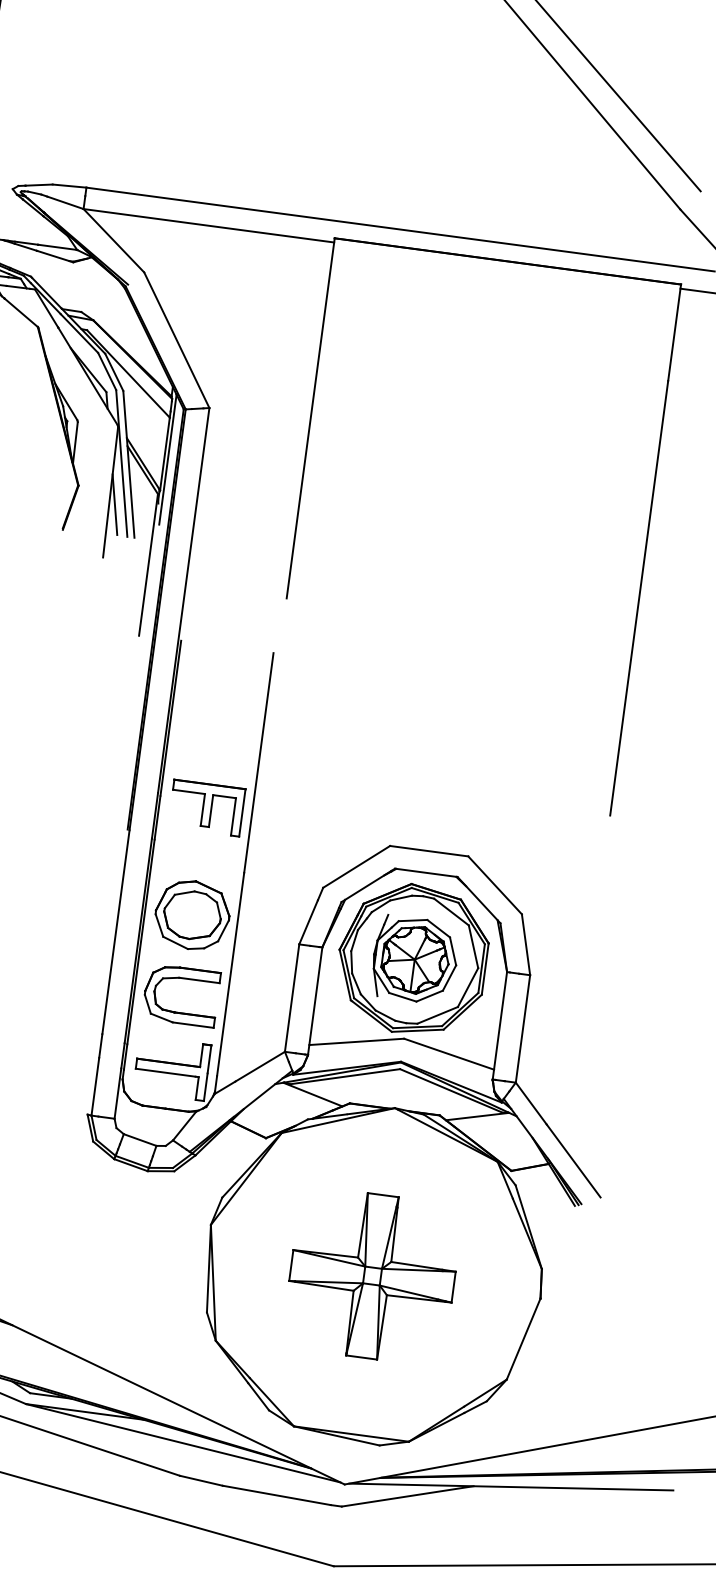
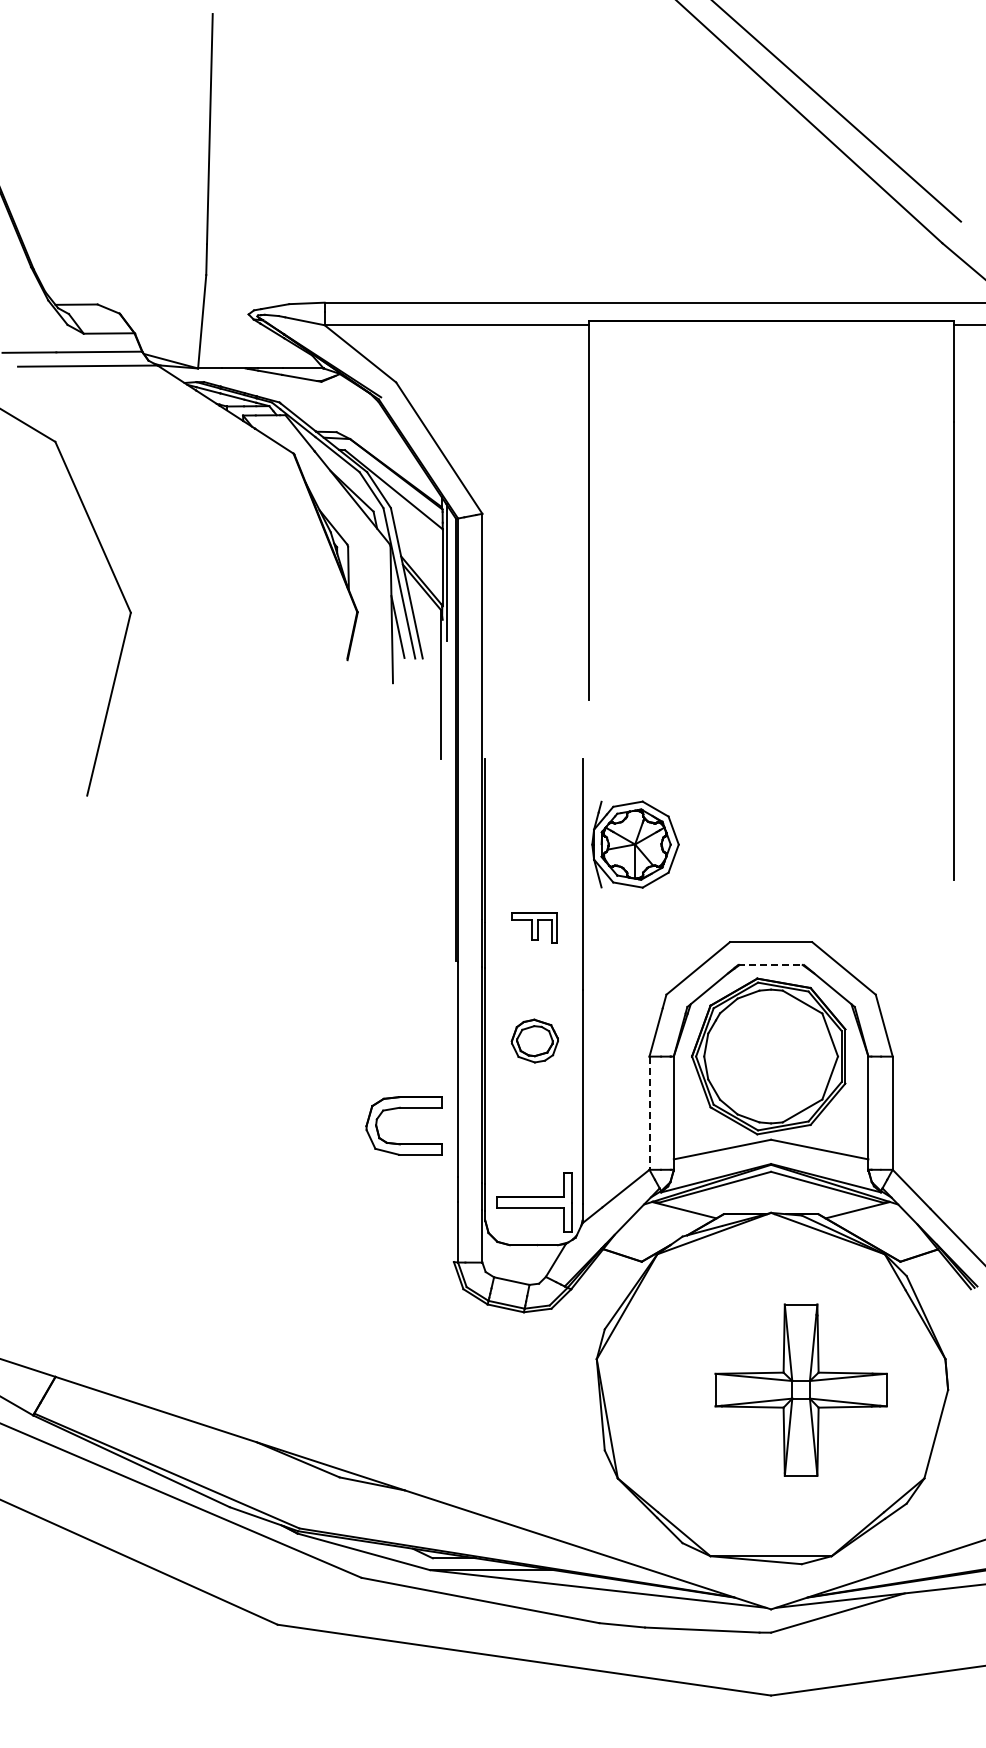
part: (206, 807) -> (534, 927), size x0.6
line: (426, 873) -> (771, 965), solid -> dashed
part: (192, 914) -> (534, 1040), size x0.6
part: (415, 959) -> (635, 844), moved
part: (182, 978) -> (403, 1108), moved
line: (292, 998) -> (649, 1113), solid -> dashed
part: (371, 1275) -> (800, 1389), moved

